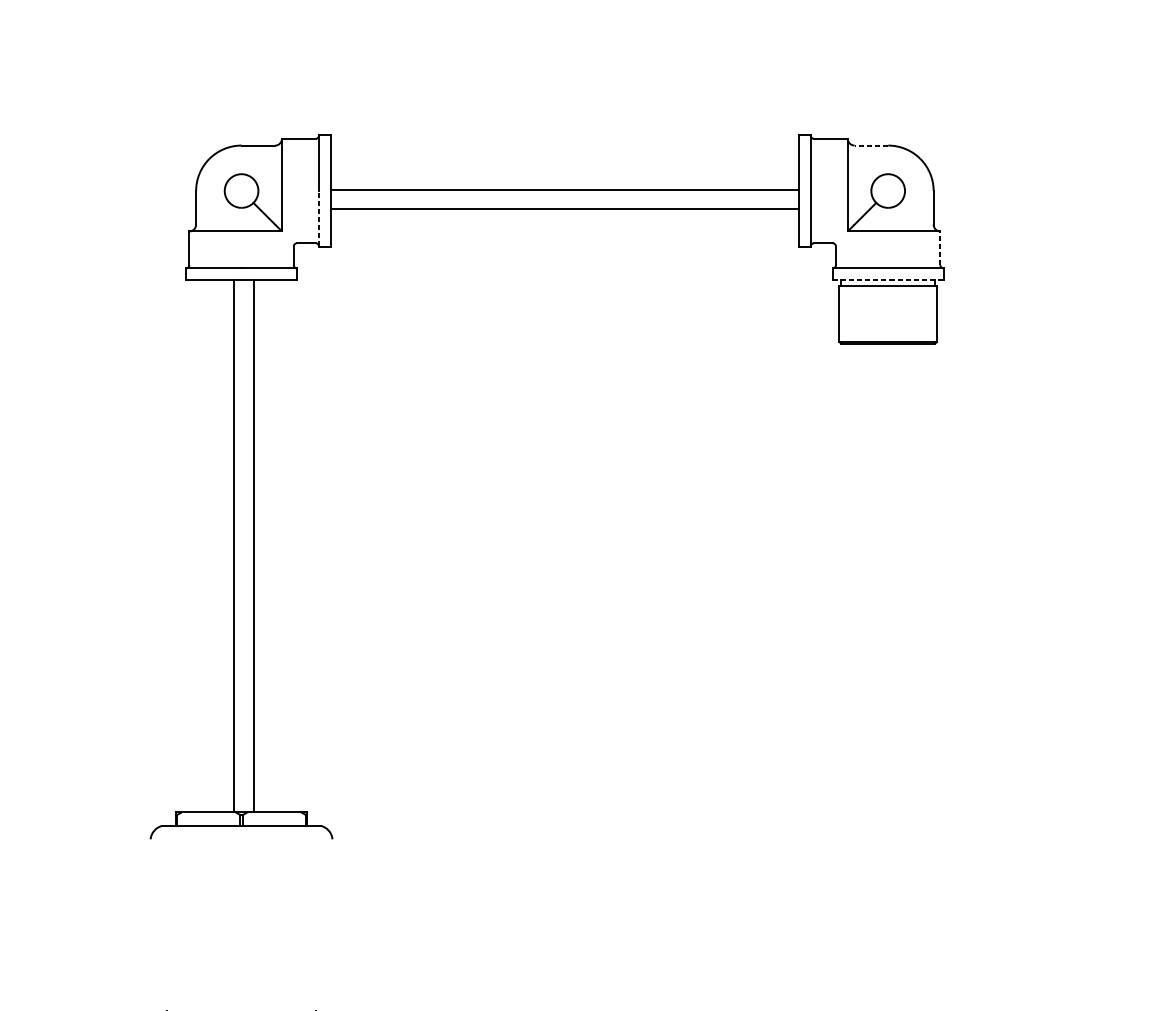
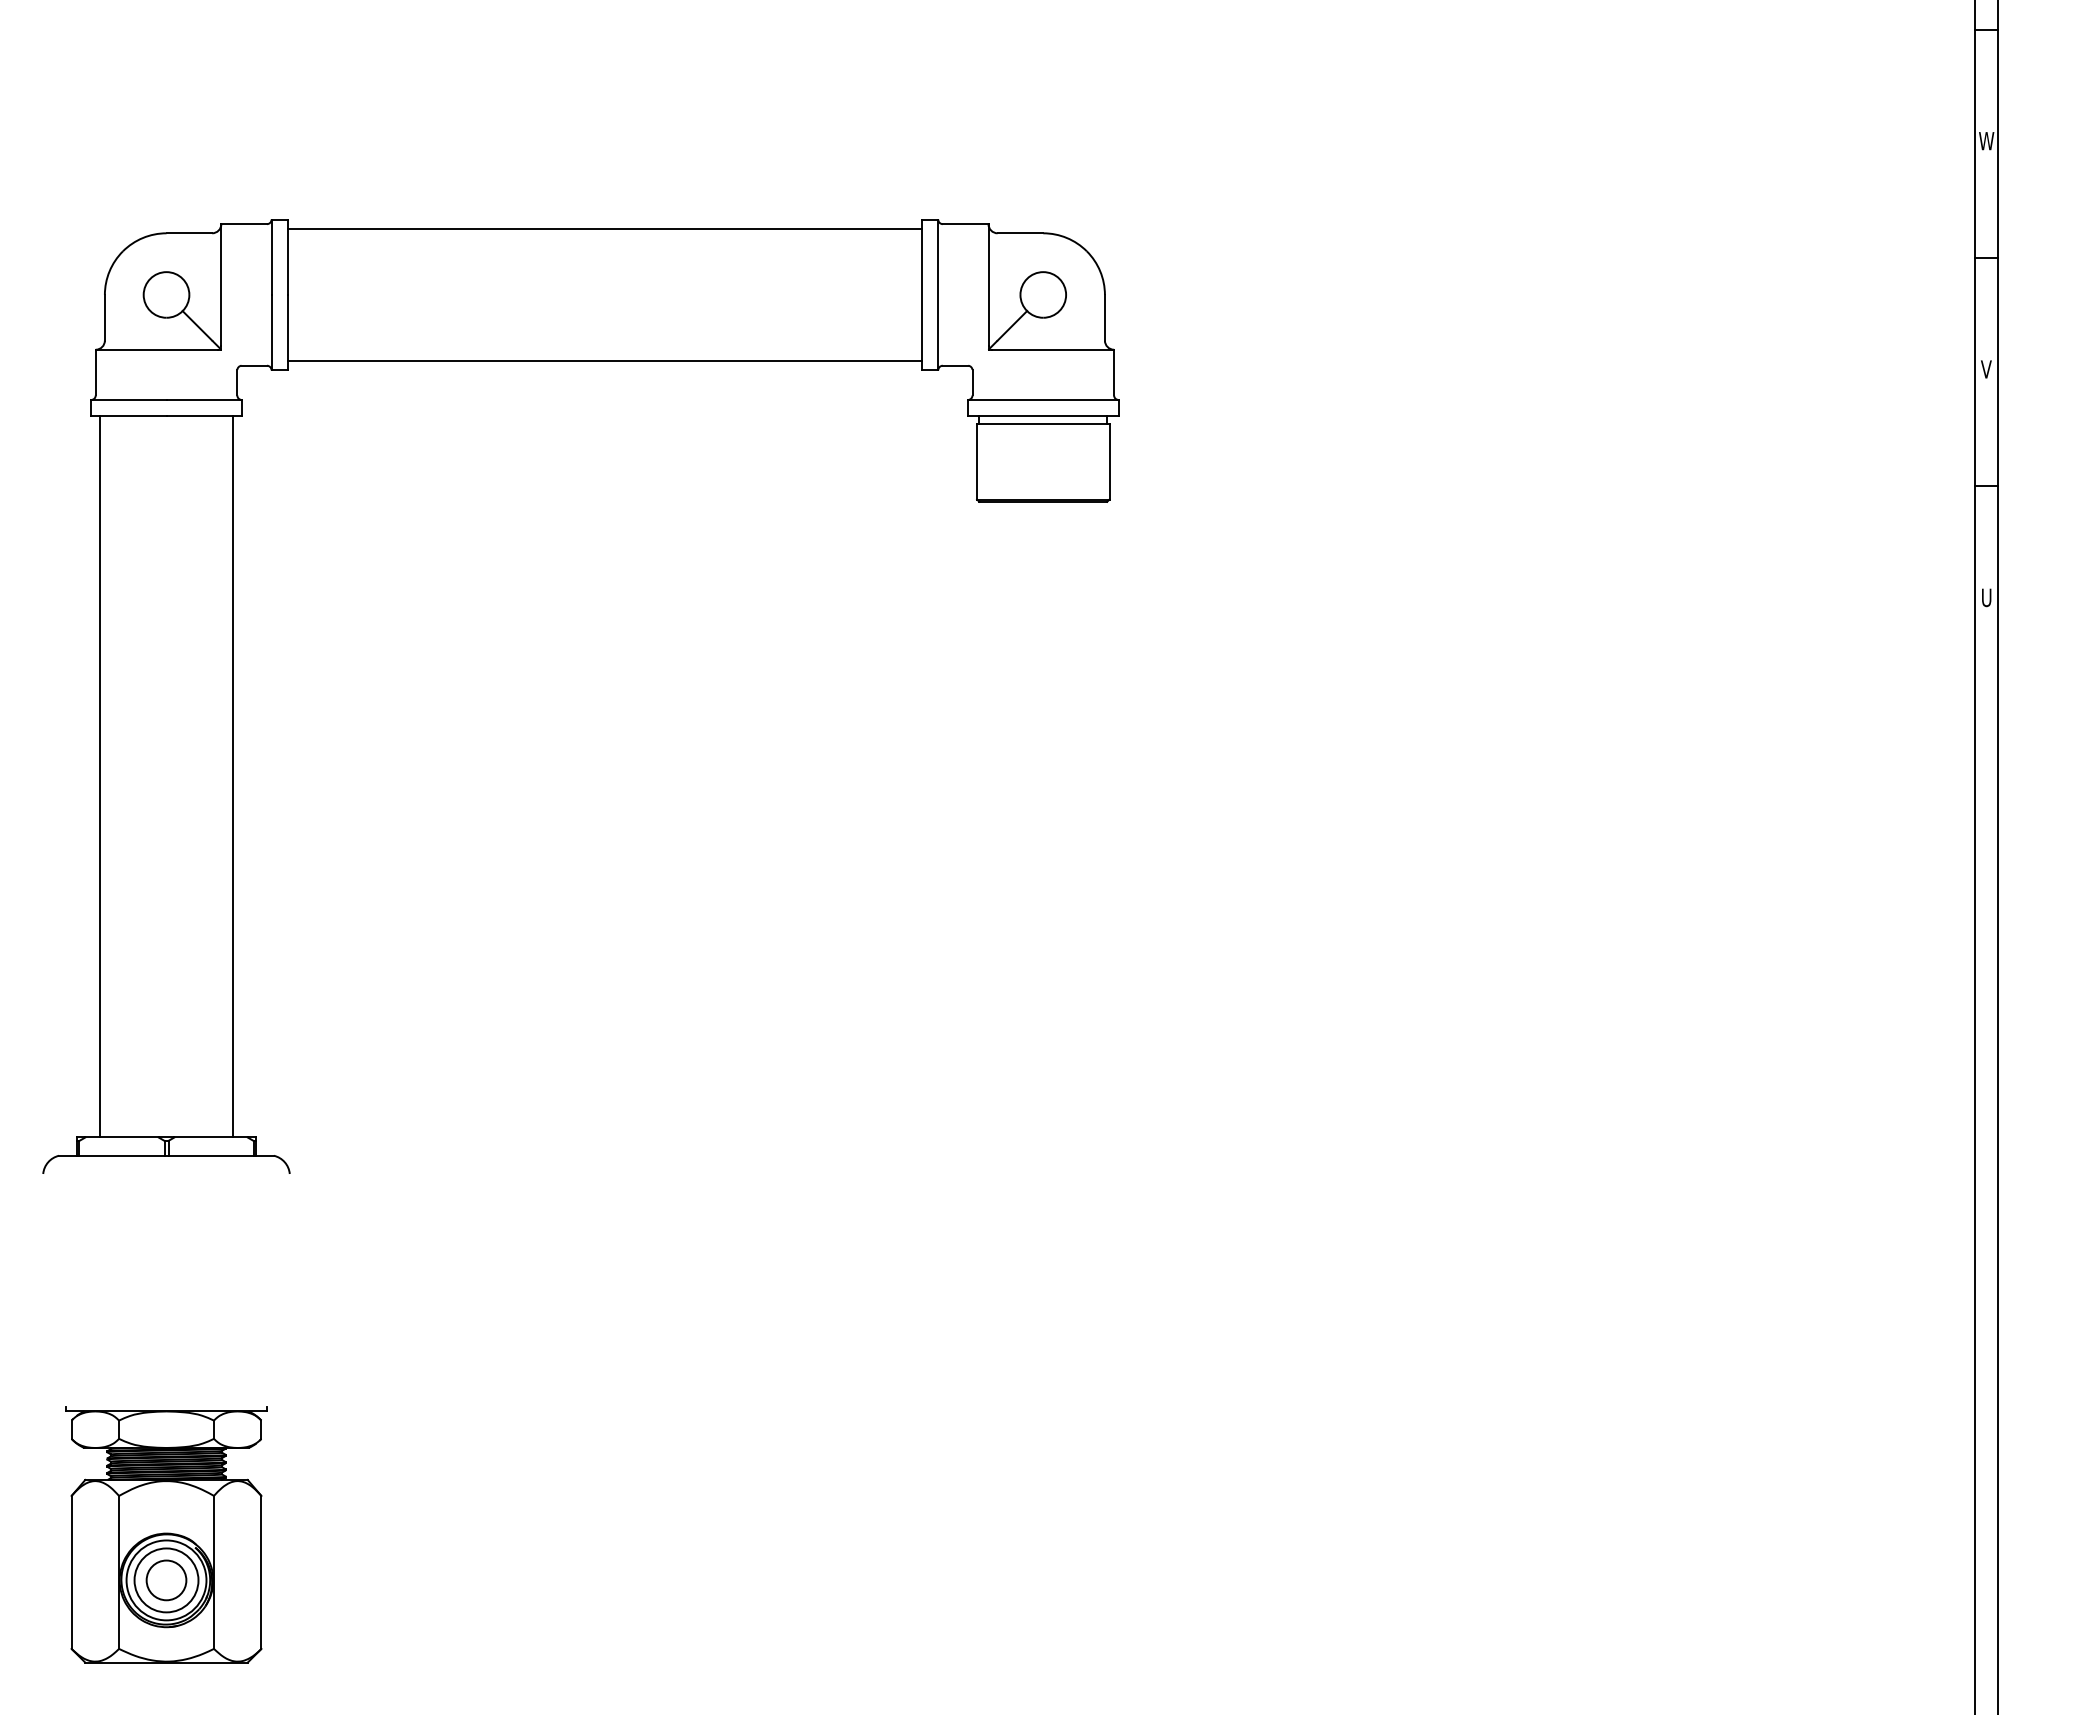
line: (871, 145) -> (1020, 233), dashed -> solid
line: (564, 190) -> (604, 361), moved
line: (564, 209) -> (604, 228), moved
line: (318, 218) -> (271, 332), dashed -> solid
line: (940, 248) -> (1114, 372), dashed -> solid
line: (888, 279) -> (1043, 415), dashed -> solid
line: (233, 546) -> (232, 776), moved
line: (254, 546) -> (100, 776), moved

